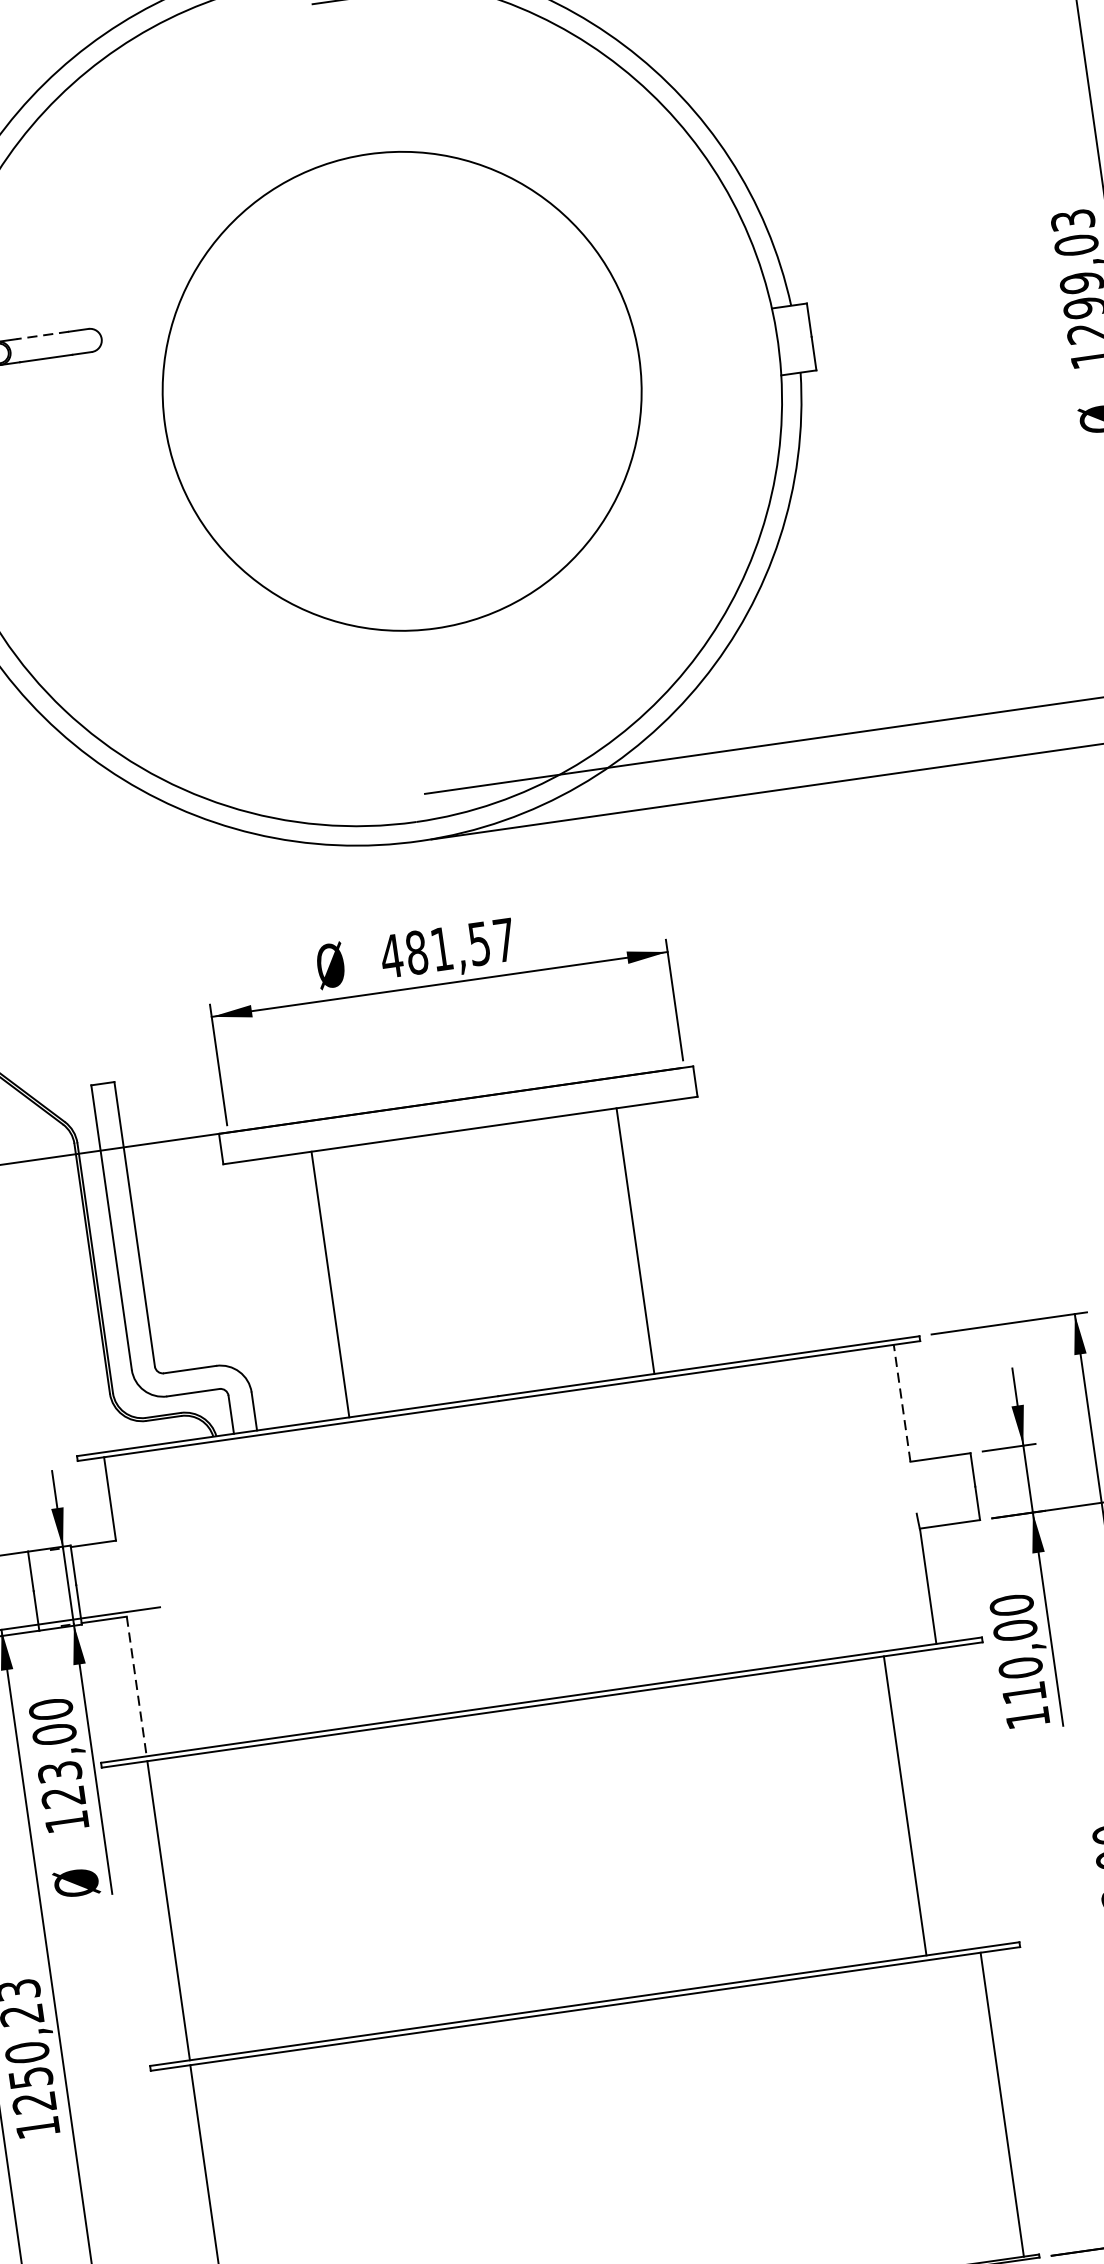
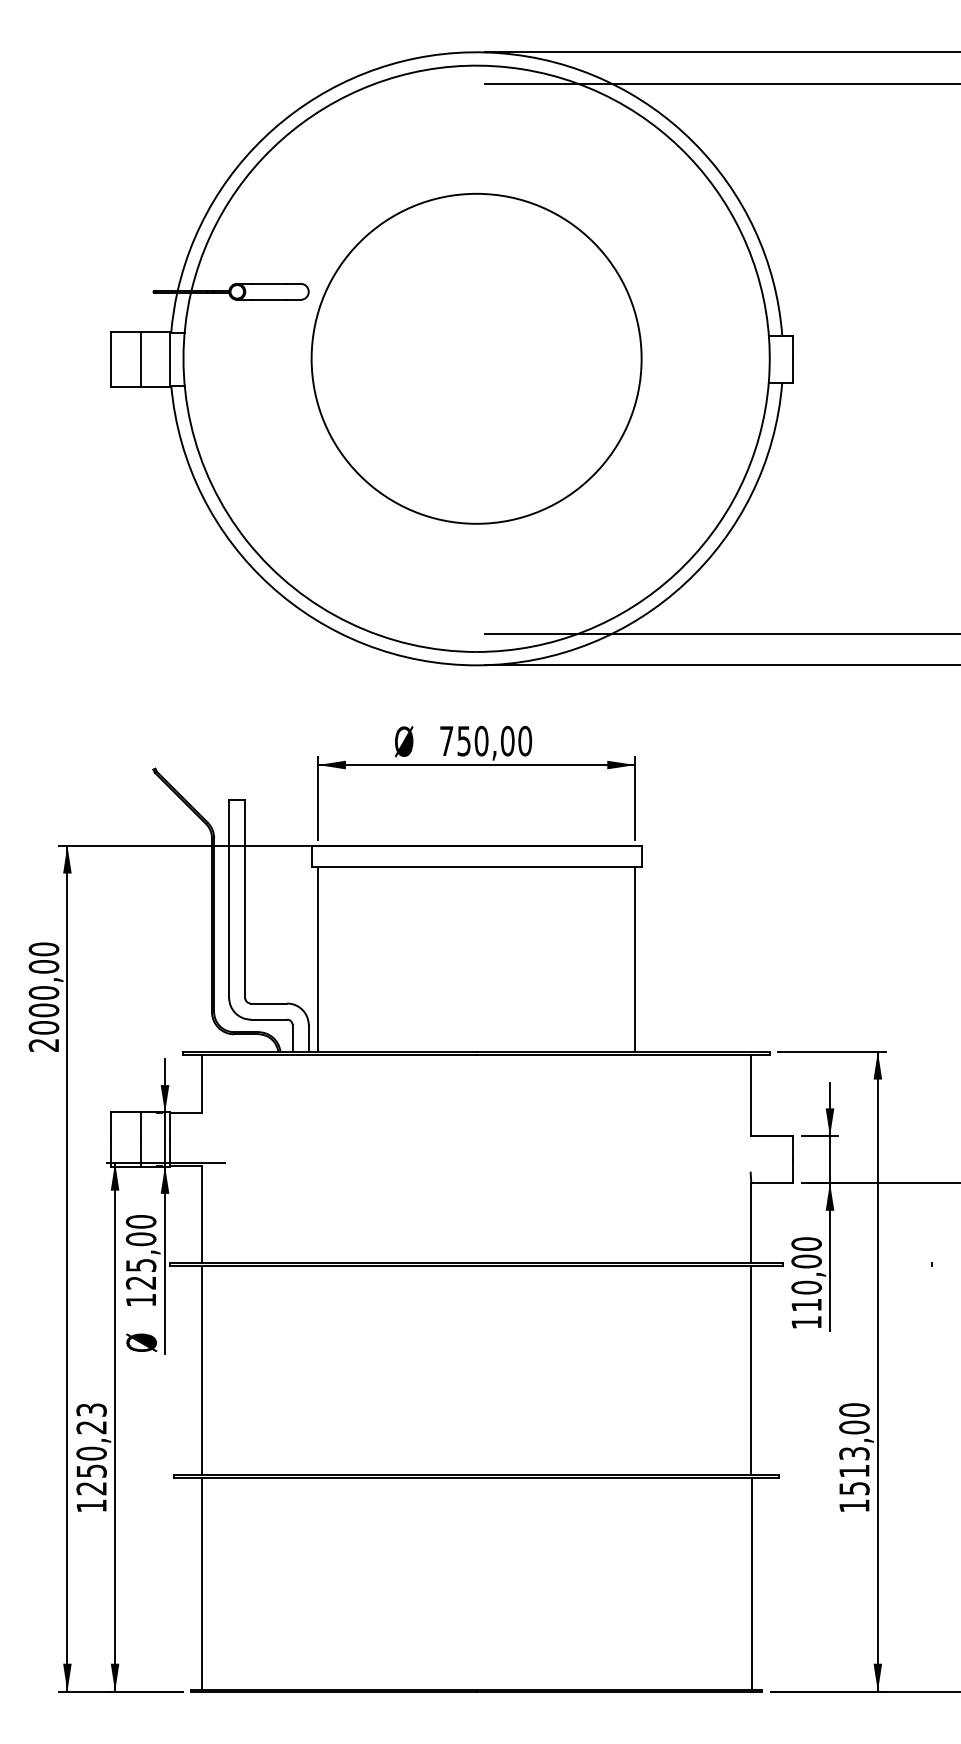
line: (42, 335) -> (268, 283), dashed -> solid
circle: (401, 390) -> (476, 358), moved
text: (447, 947) -> (485, 740), 481,57 -> 750,00
line: (635, 1240) -> (635, 958), moved
line: (329, 1283) -> (317, 958), moved
line: (902, 1403) -> (751, 1095), dashed -> solid
line: (136, 1686) -> (201, 1214), dashed -> solid
text: (59, 1772) -> (140, 1265), 123,00 -> 125,00
line: (905, 1805) -> (751, 1370), moved

